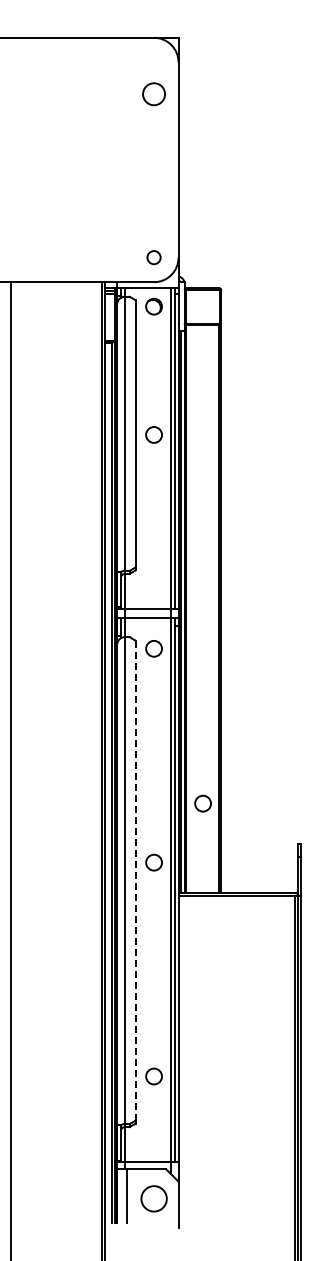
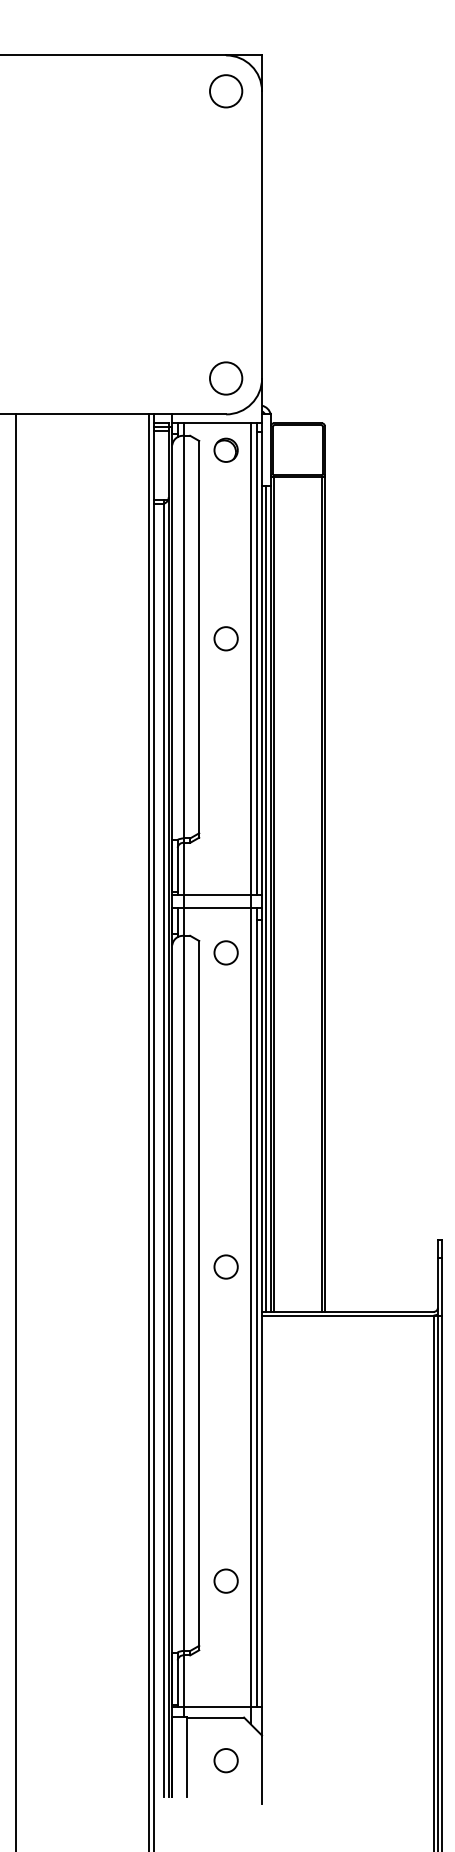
circle: (153, 94) -> (225, 91), moved
circle: (153, 257) -> (225, 378), size x1.67
circle: (202, 803) -> (297, 1180), removed
line: (135, 880) -> (198, 1293), dashed -> solid
circle: (153, 1198) -> (225, 1760), size x0.62

